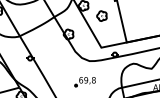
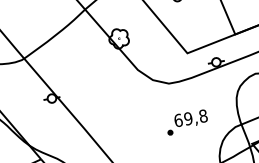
part: (84, 82) -> (185, 123), moved

